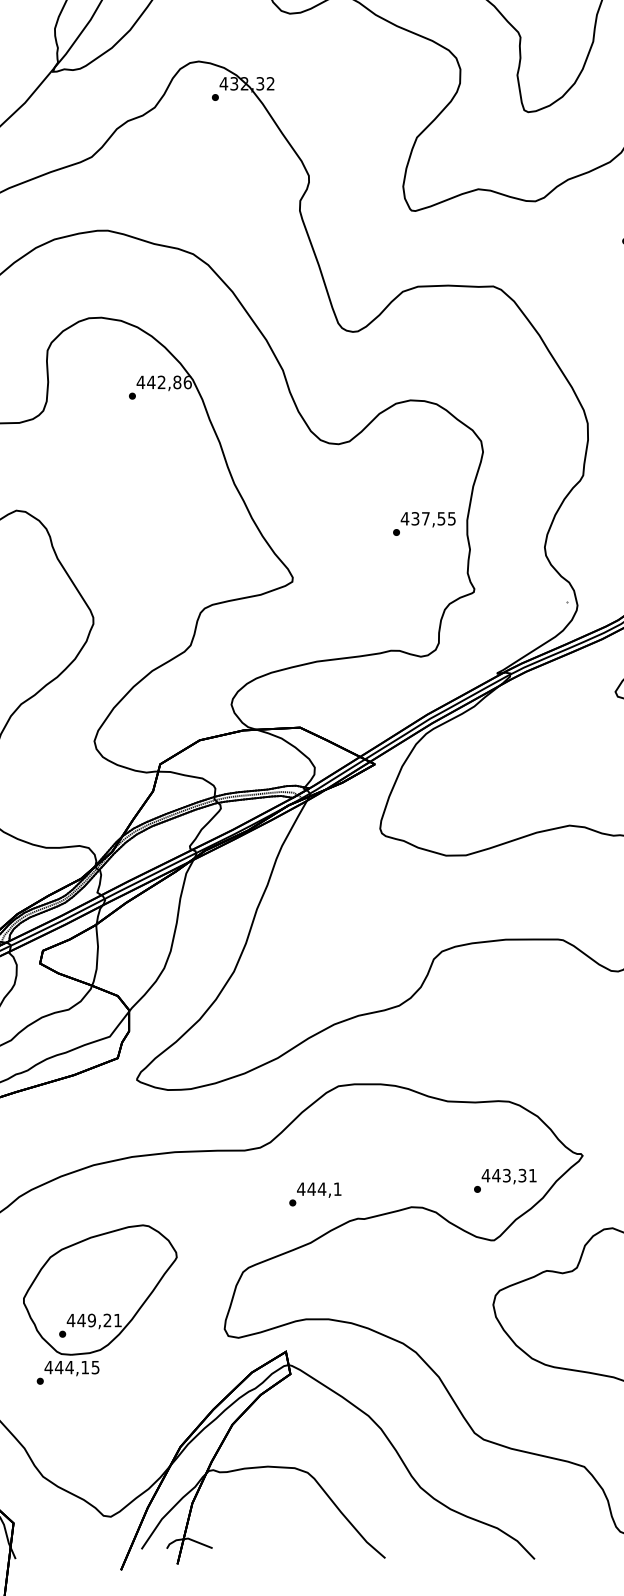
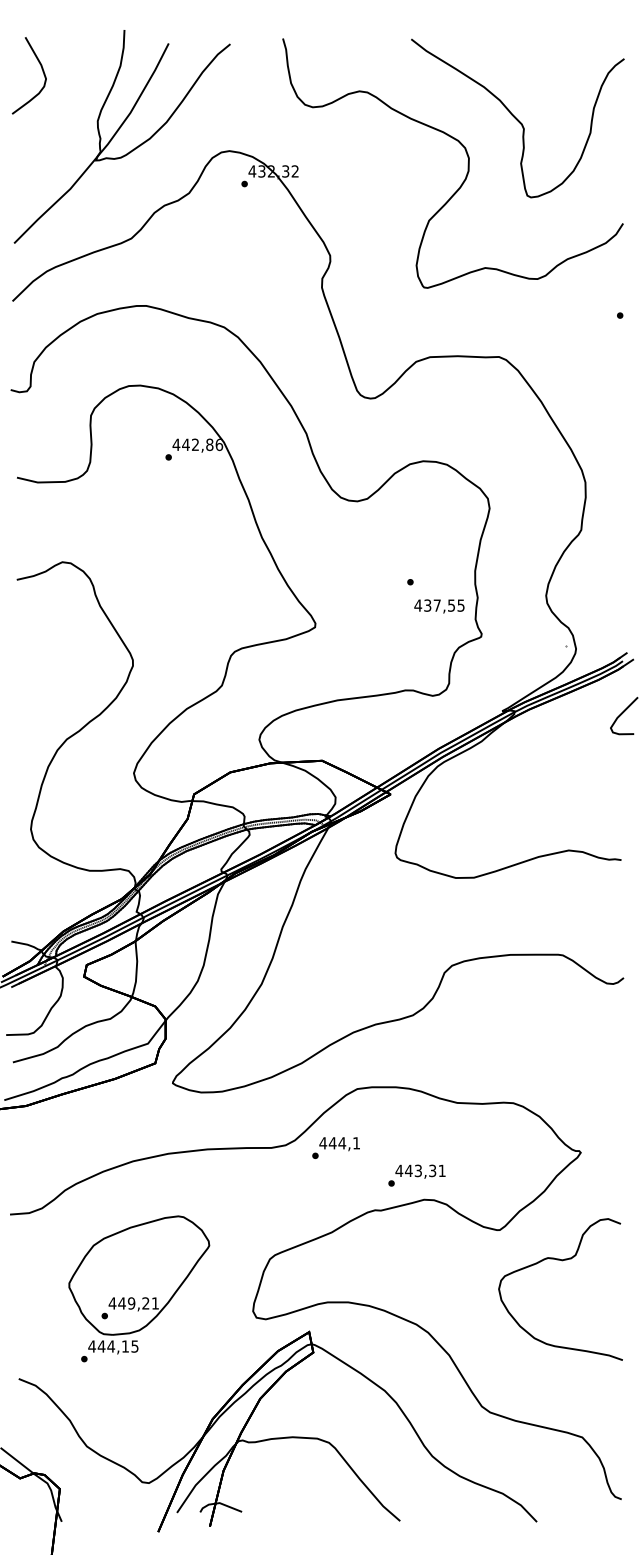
text: (428, 519) -> (439, 606), moved
text: (504, 1180) -> (416, 1175), moved
text: (314, 1193) -> (335, 1147), moved

